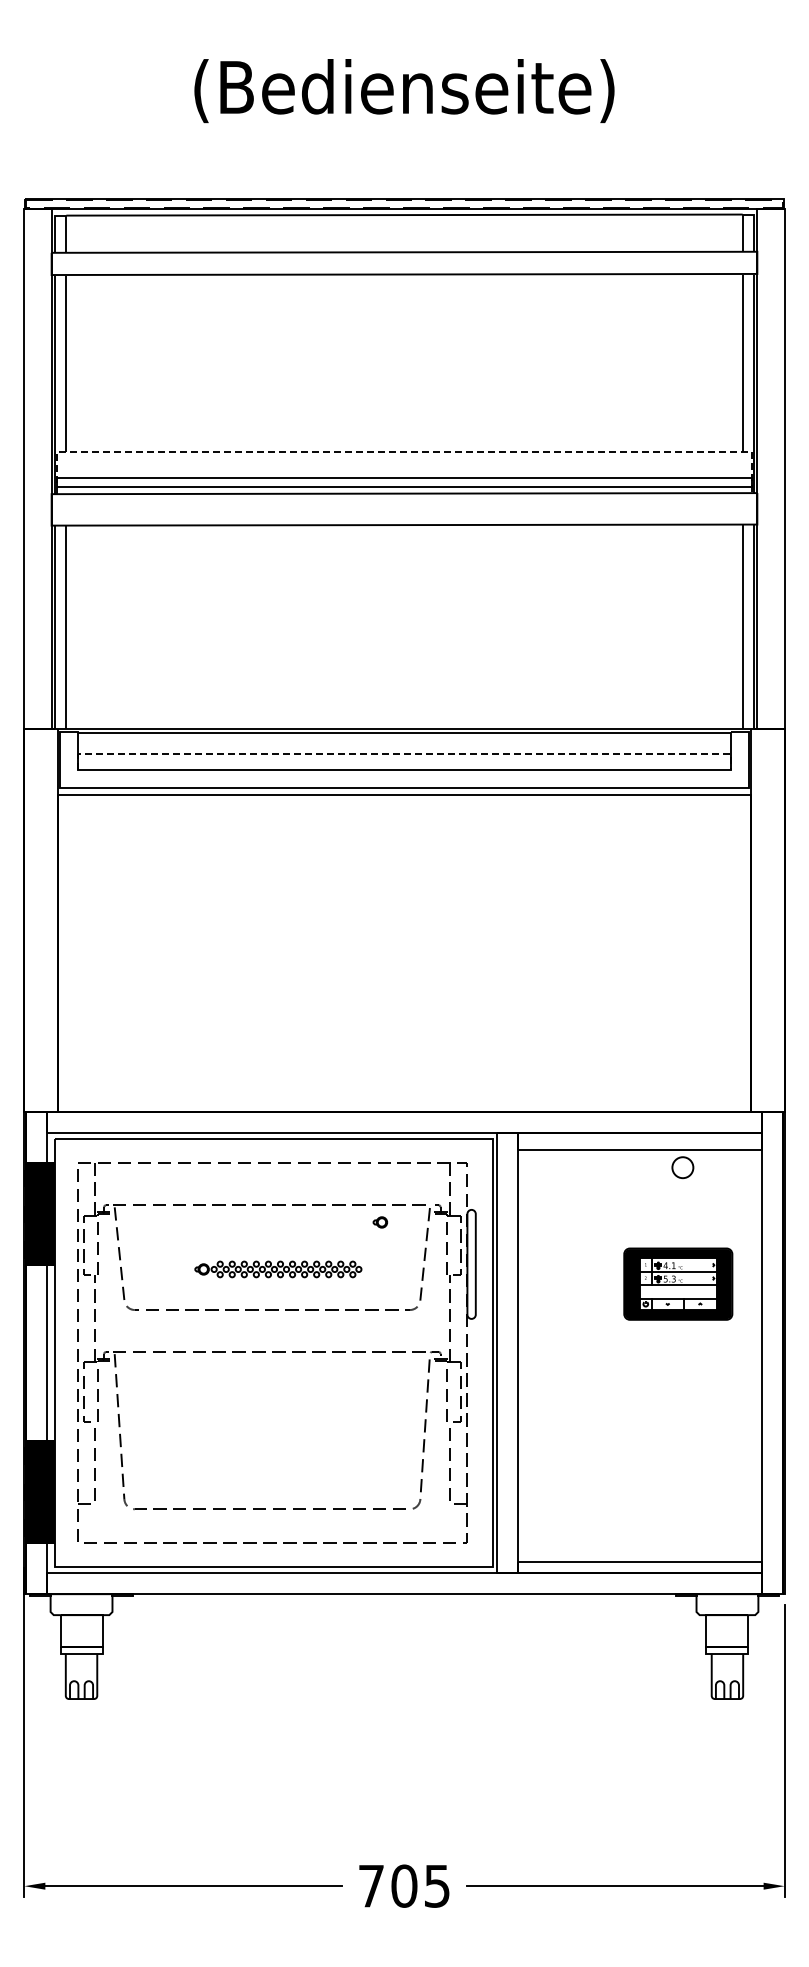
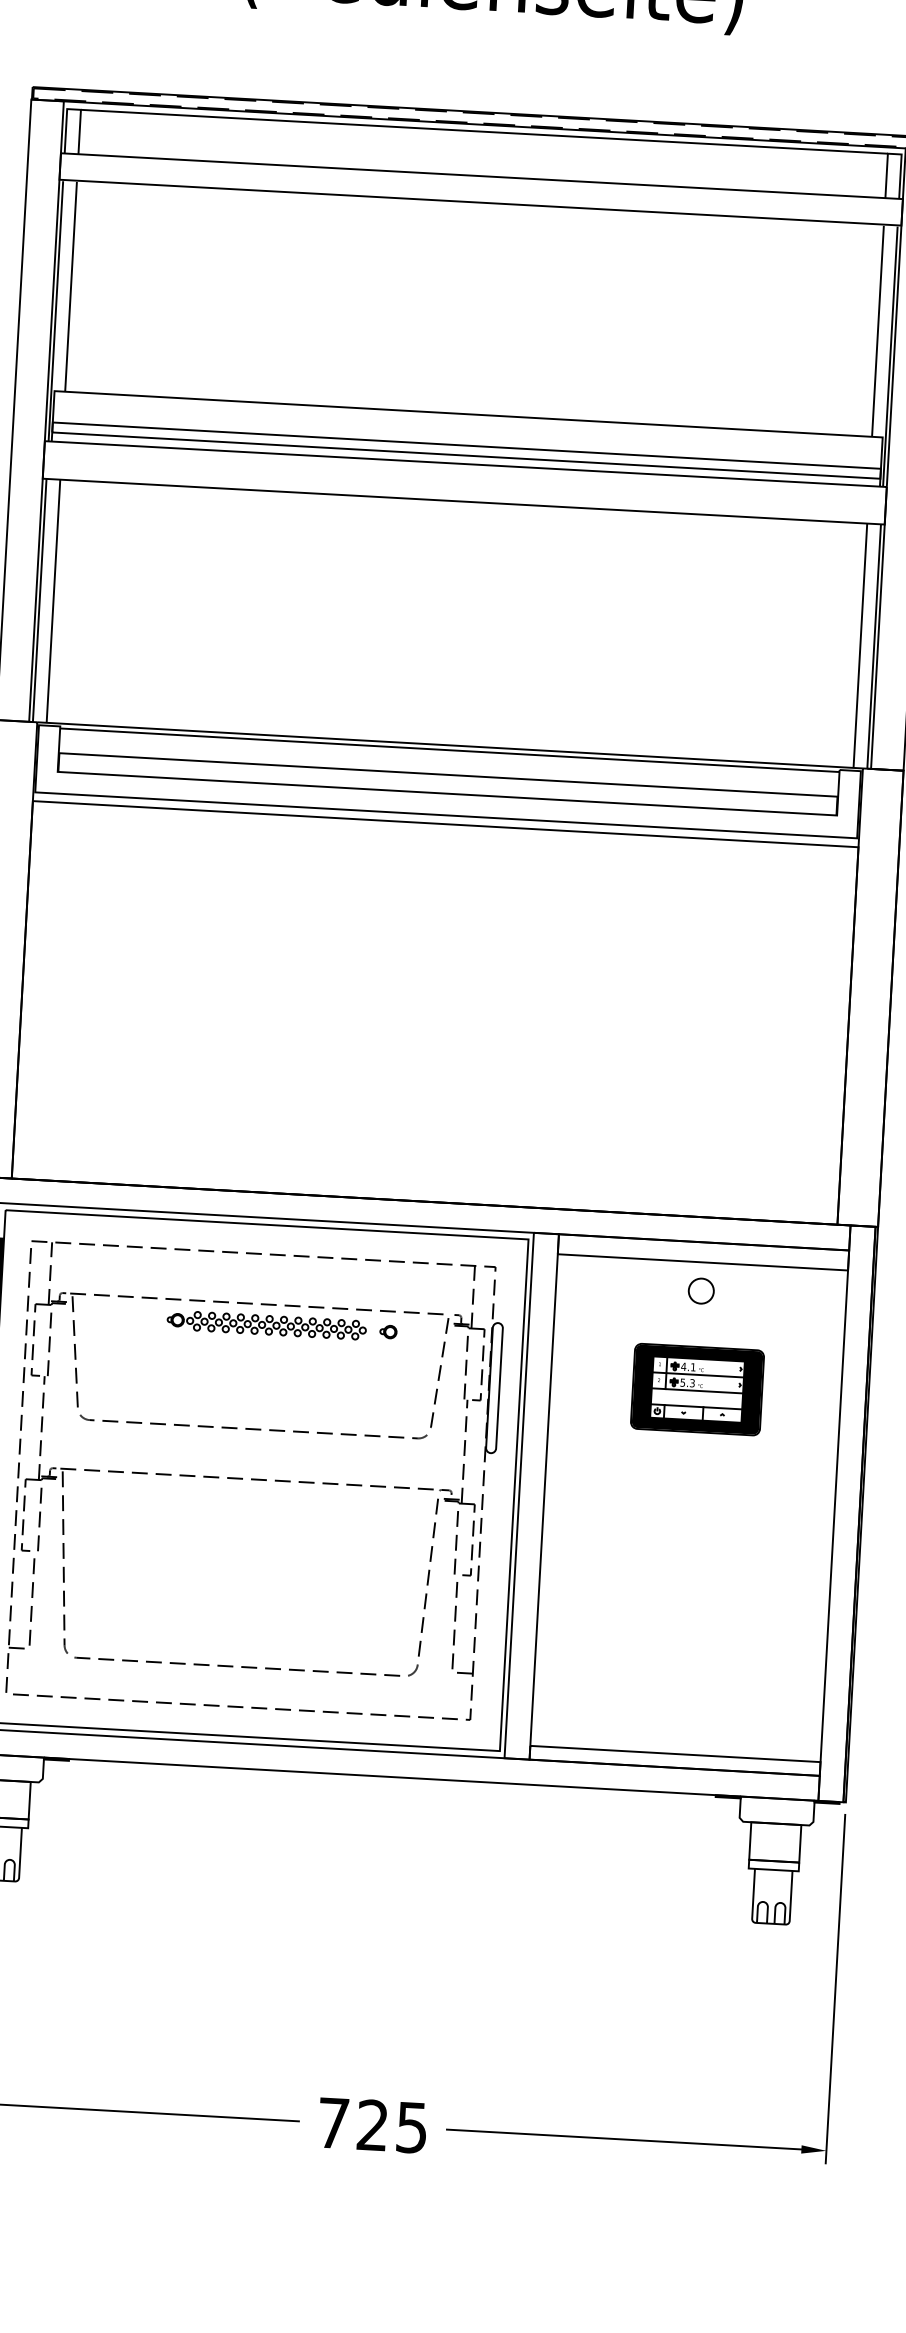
line: (404, 451) -> (468, 413), dashed -> solid
line: (405, 754) -> (449, 775), dashed -> solid
circle: (682, 1167) -> (700, 1290), moved
part: (278, 1269) -> (266, 1325), moved
part: (678, 1283) -> (697, 1388), moved
text: (404, 1885) -> (373, 2124), 705 -> 725

